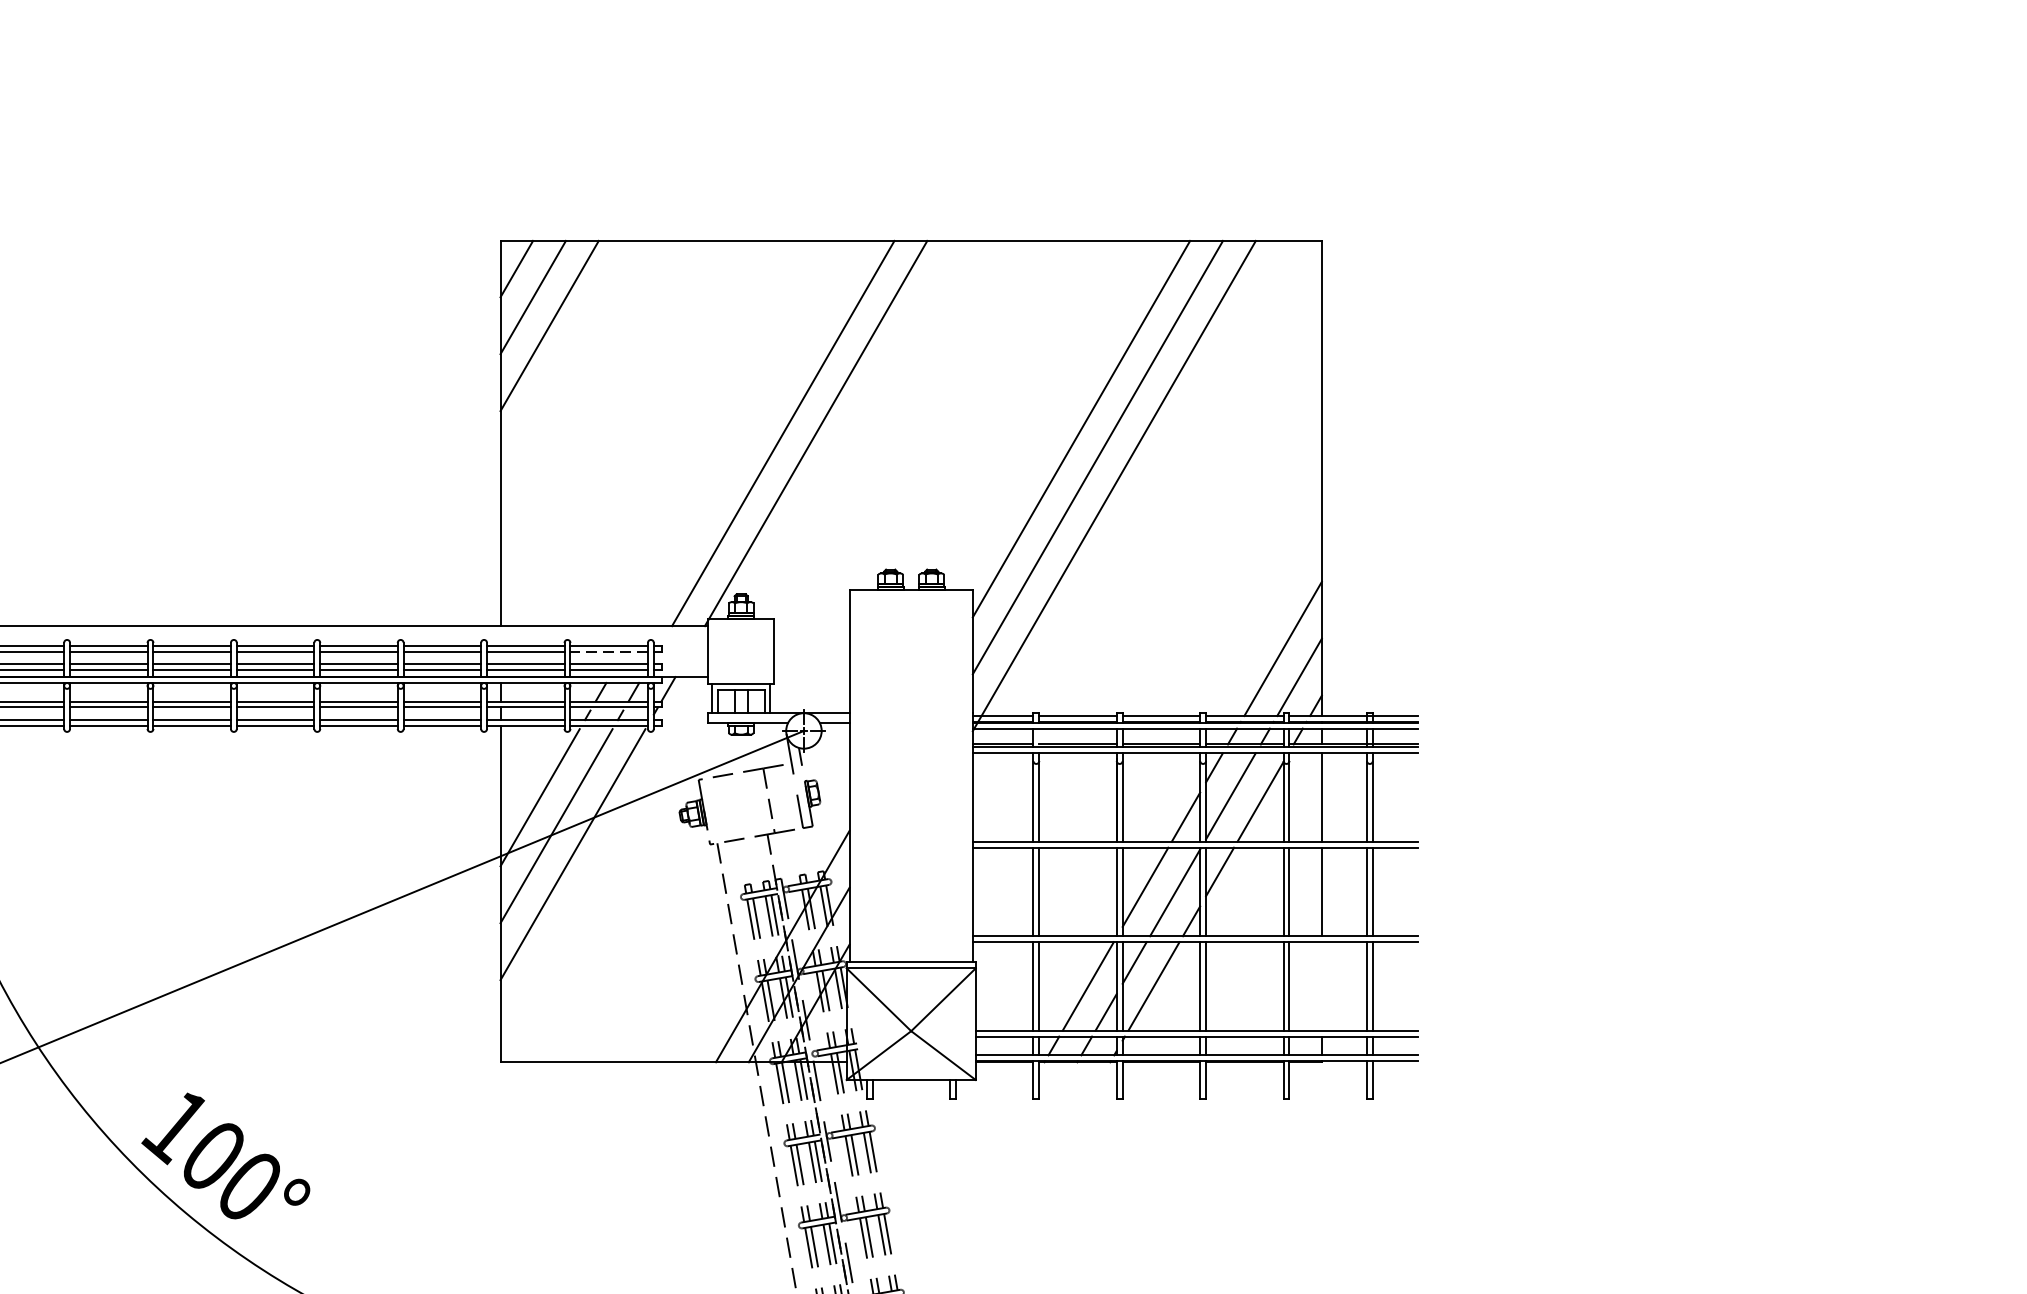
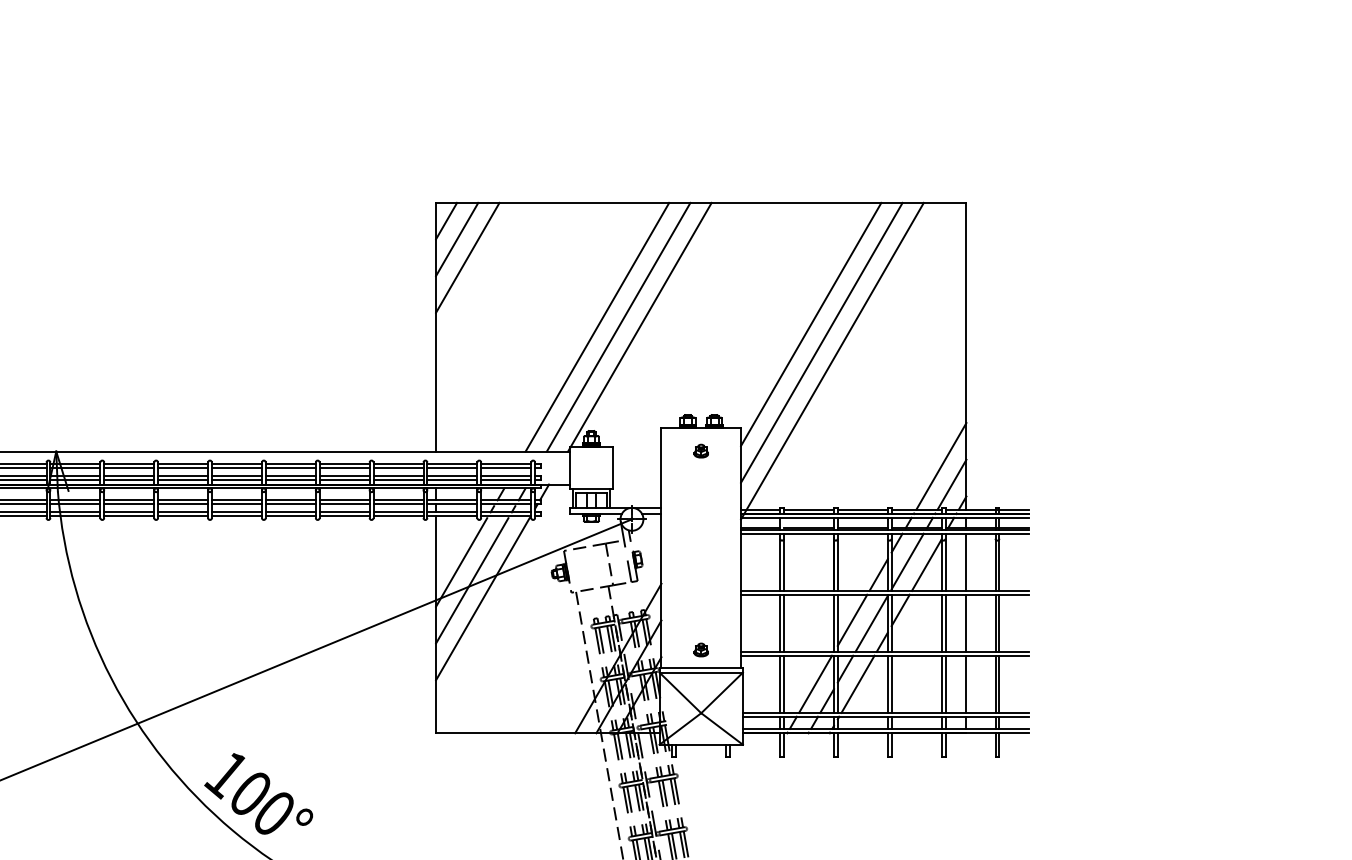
line: (750, 432) -> (597, 326), added
part: (910, 624) -> (700, 450), added
line: (608, 652) -> (505, 468), dashed -> solid
part: (910, 932) -> (700, 649), added
line: (1321, 985) -> (966, 683), added

